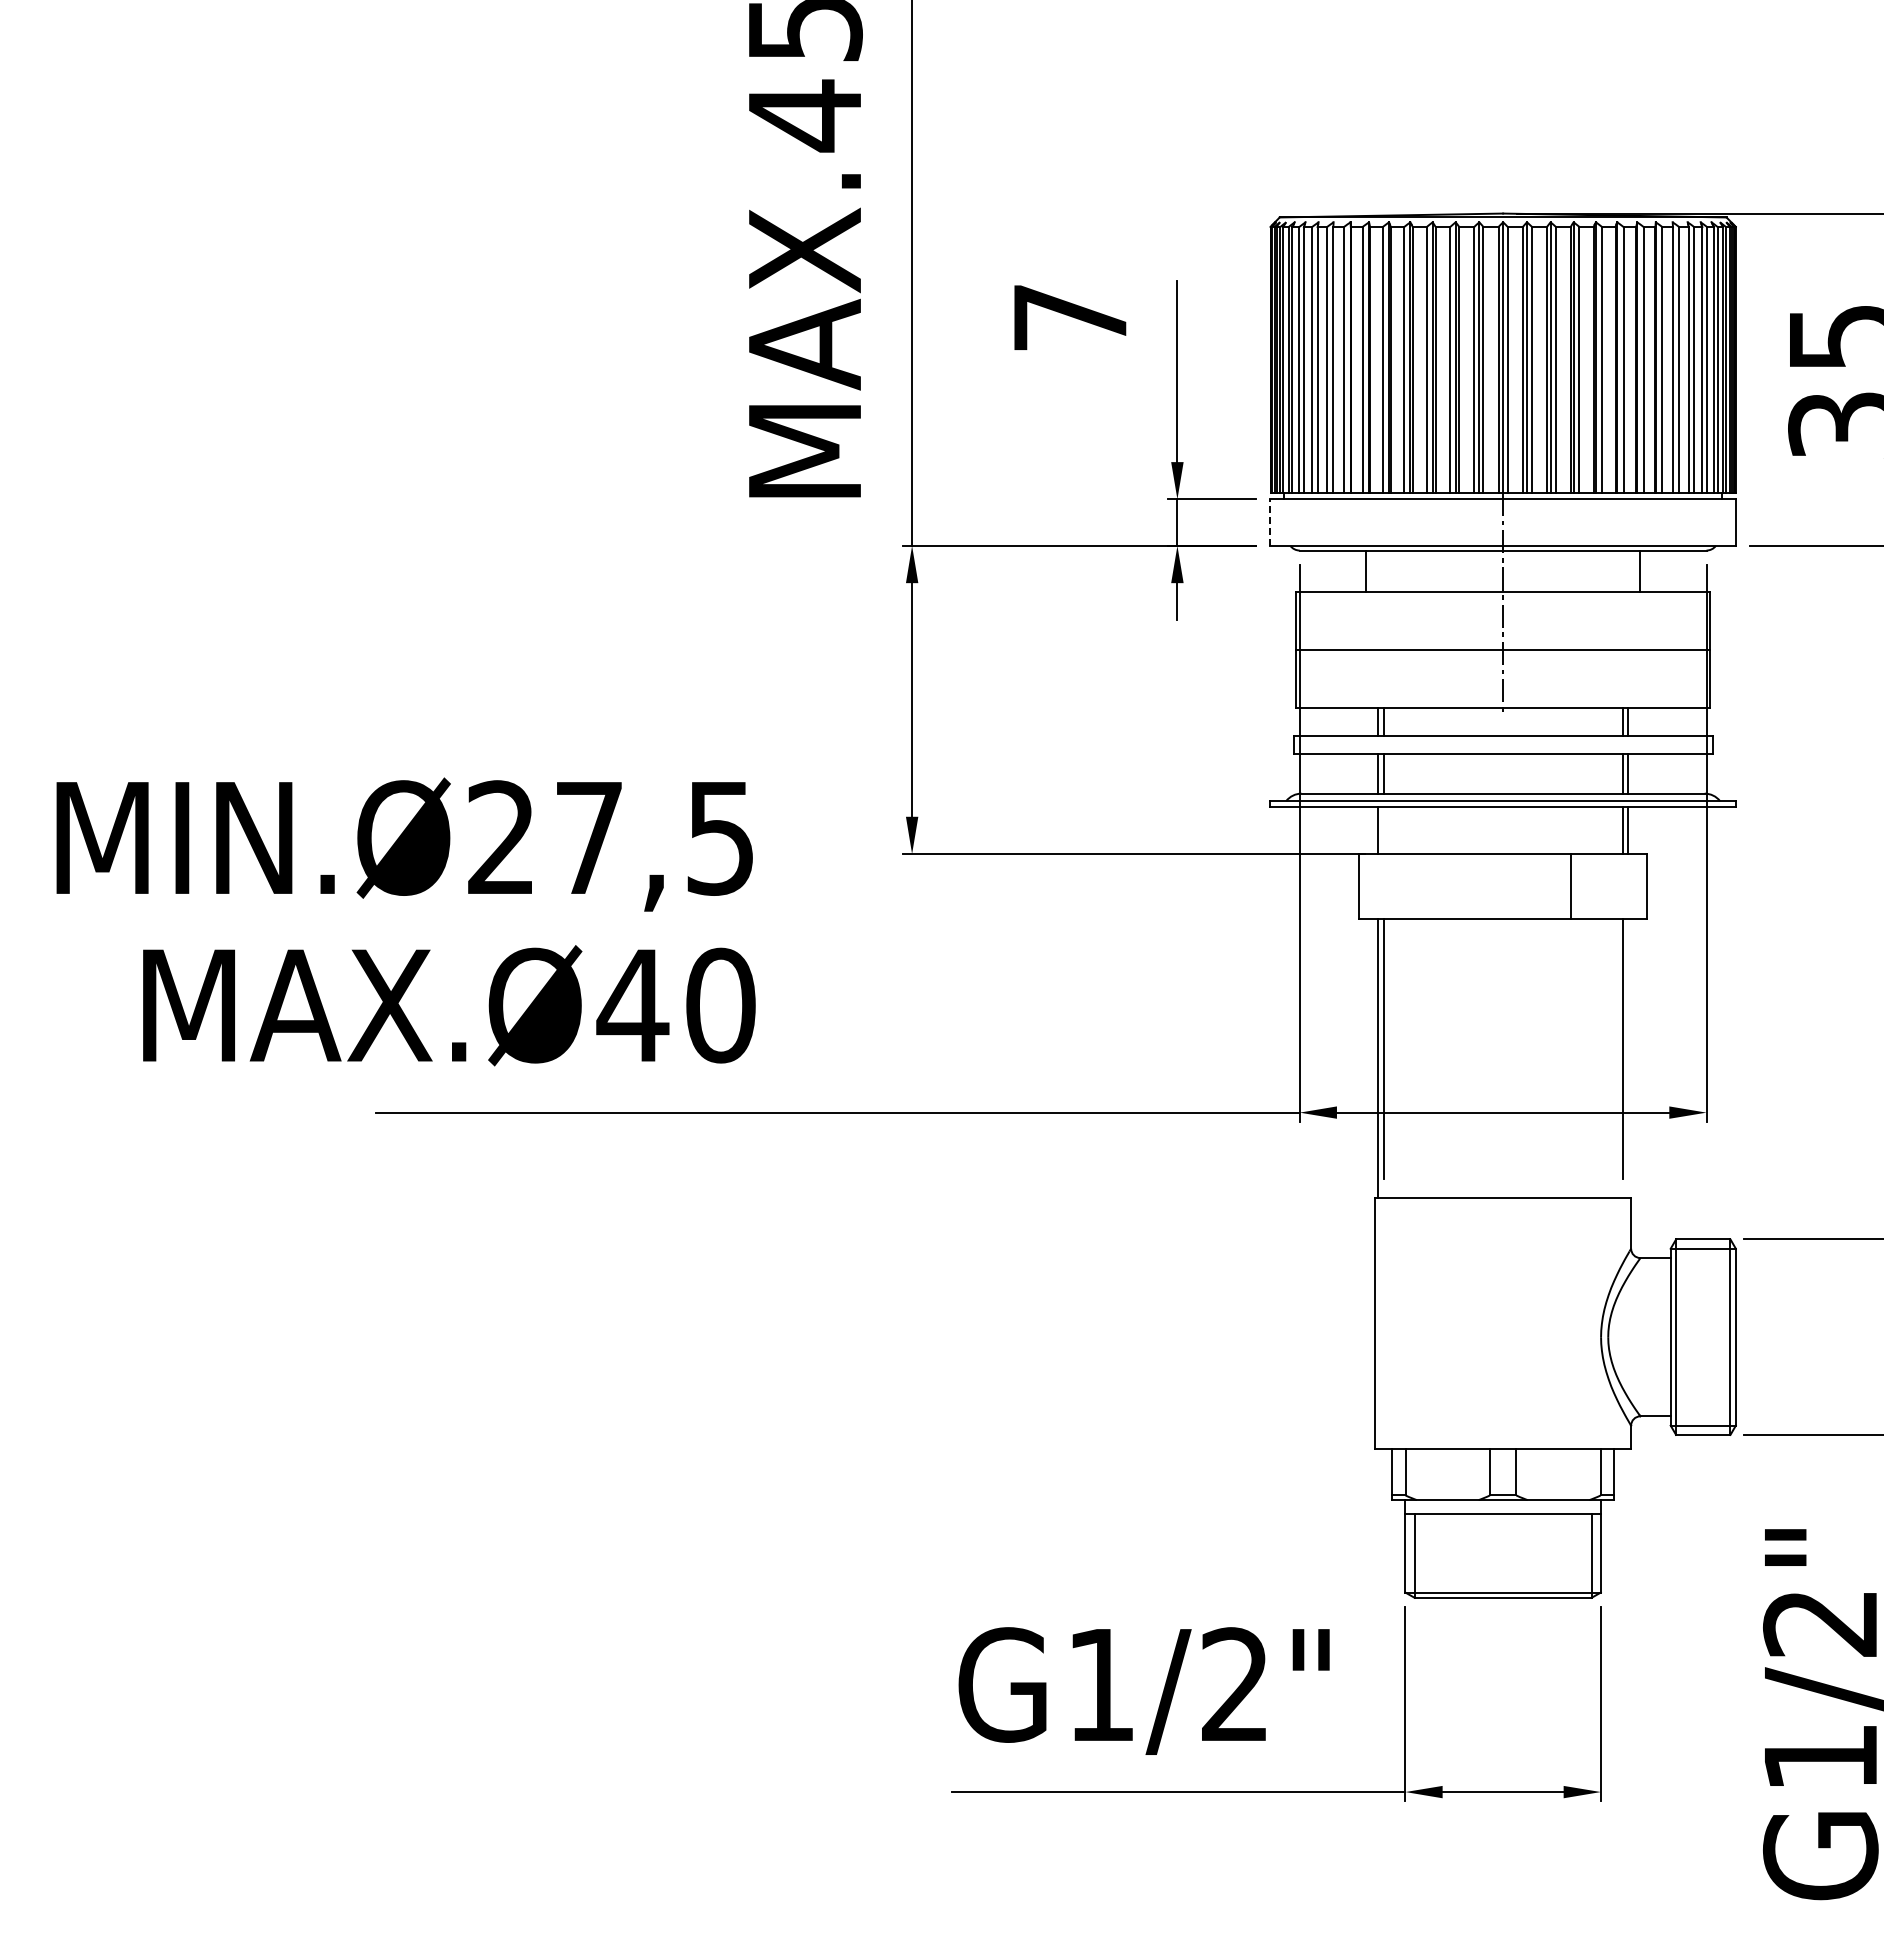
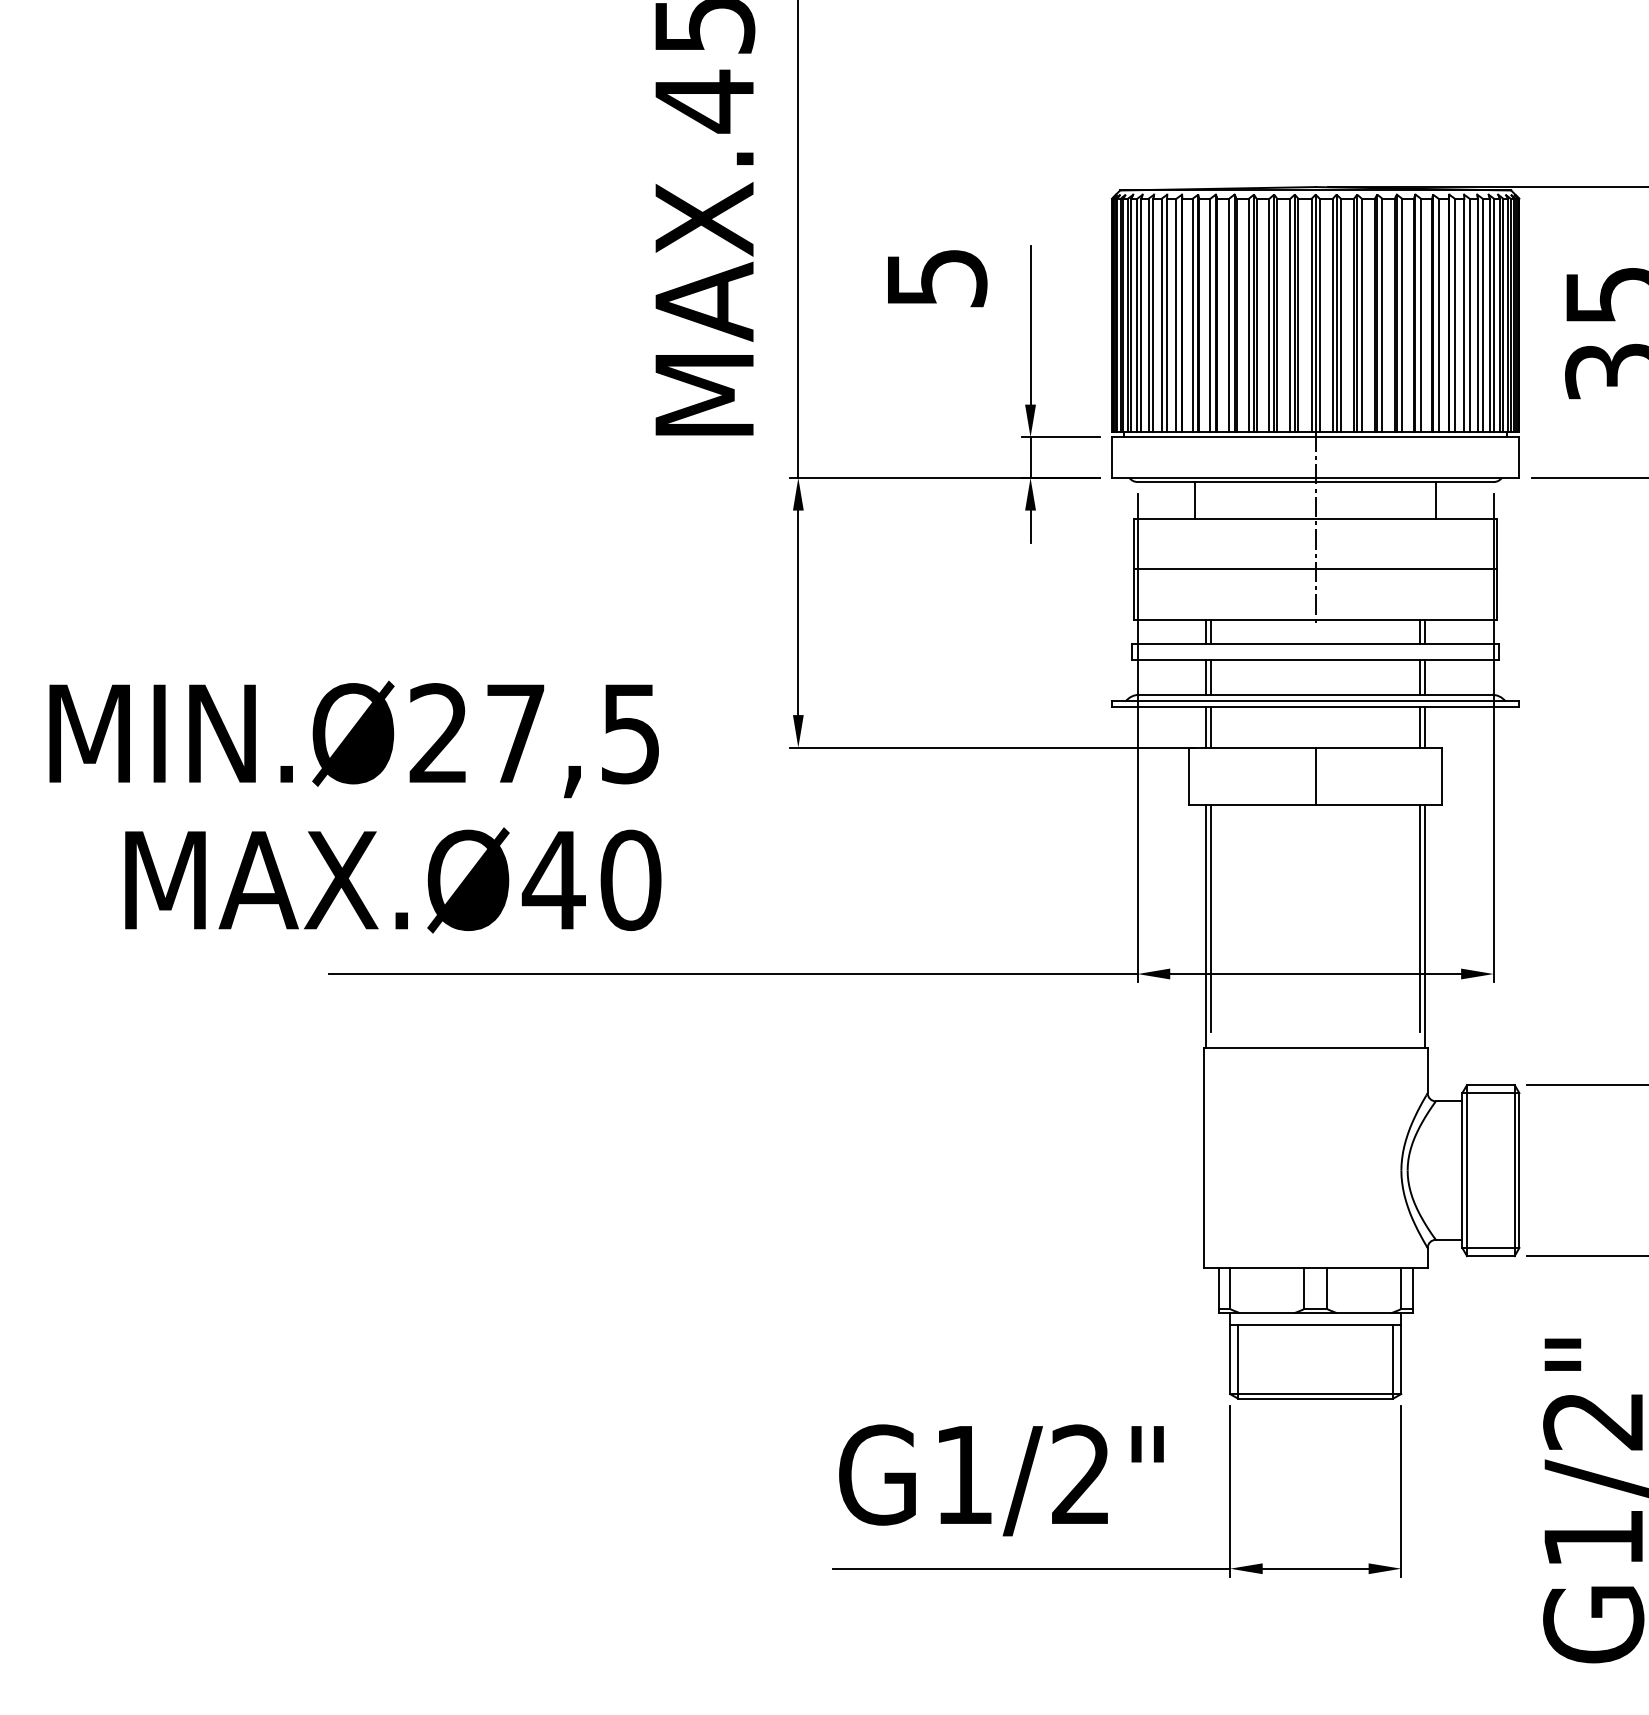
text: (1071, 317) -> (937, 278), 7 -> 5
line: (1270, 522) -> (1112, 457), dashed -> solid
line: (1383, 830) -> (1210, 727), added
line: (1571, 886) -> (1315, 776), moved
line: (1627, 1058) -> (1424, 926), added

